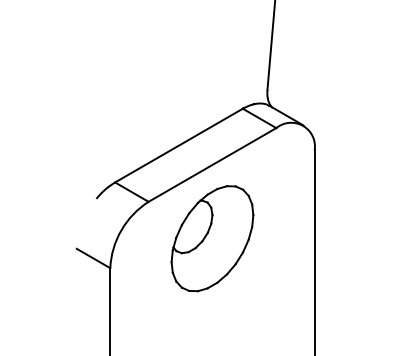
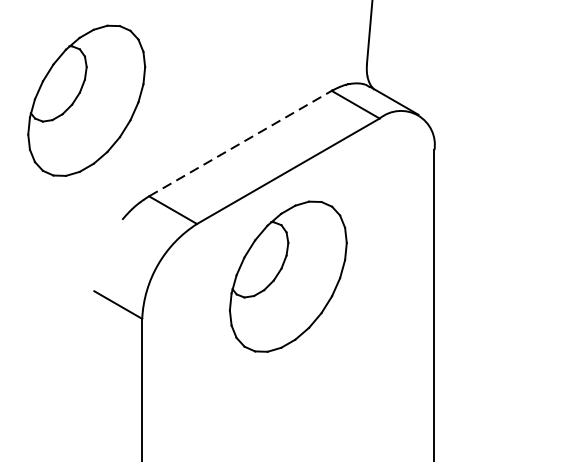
part: (71, 115) -> (86, 100), added
line: (178, 145) -> (239, 143), solid -> dashed

